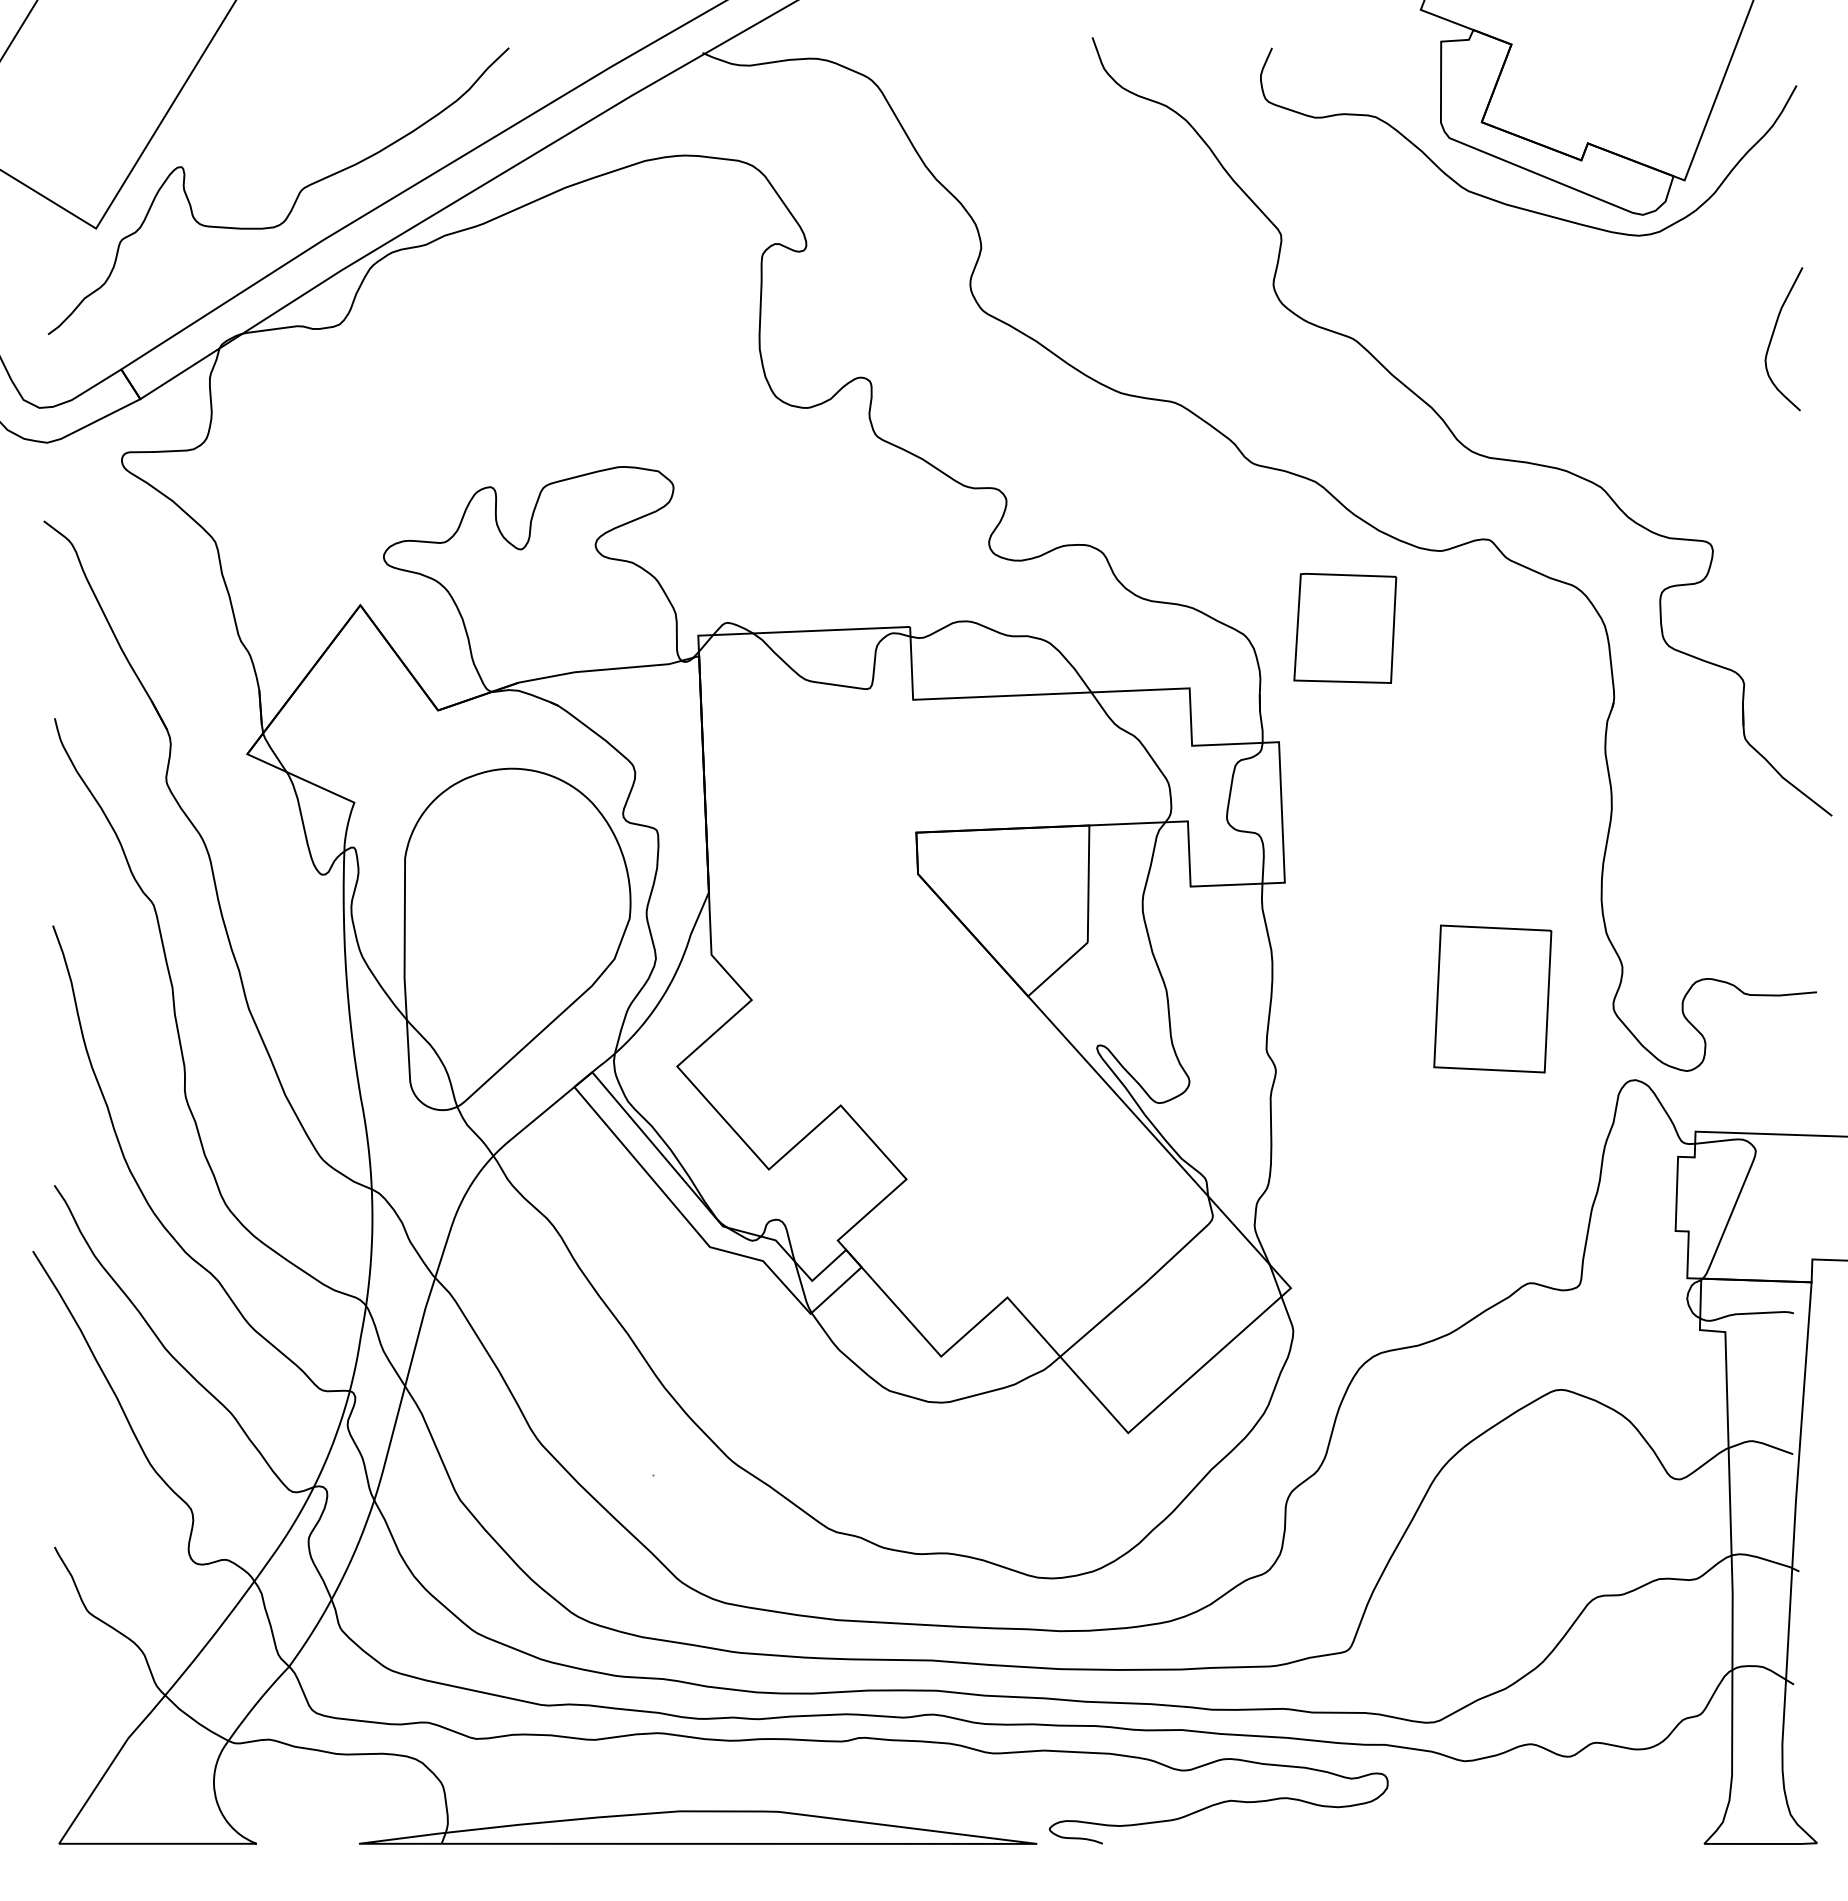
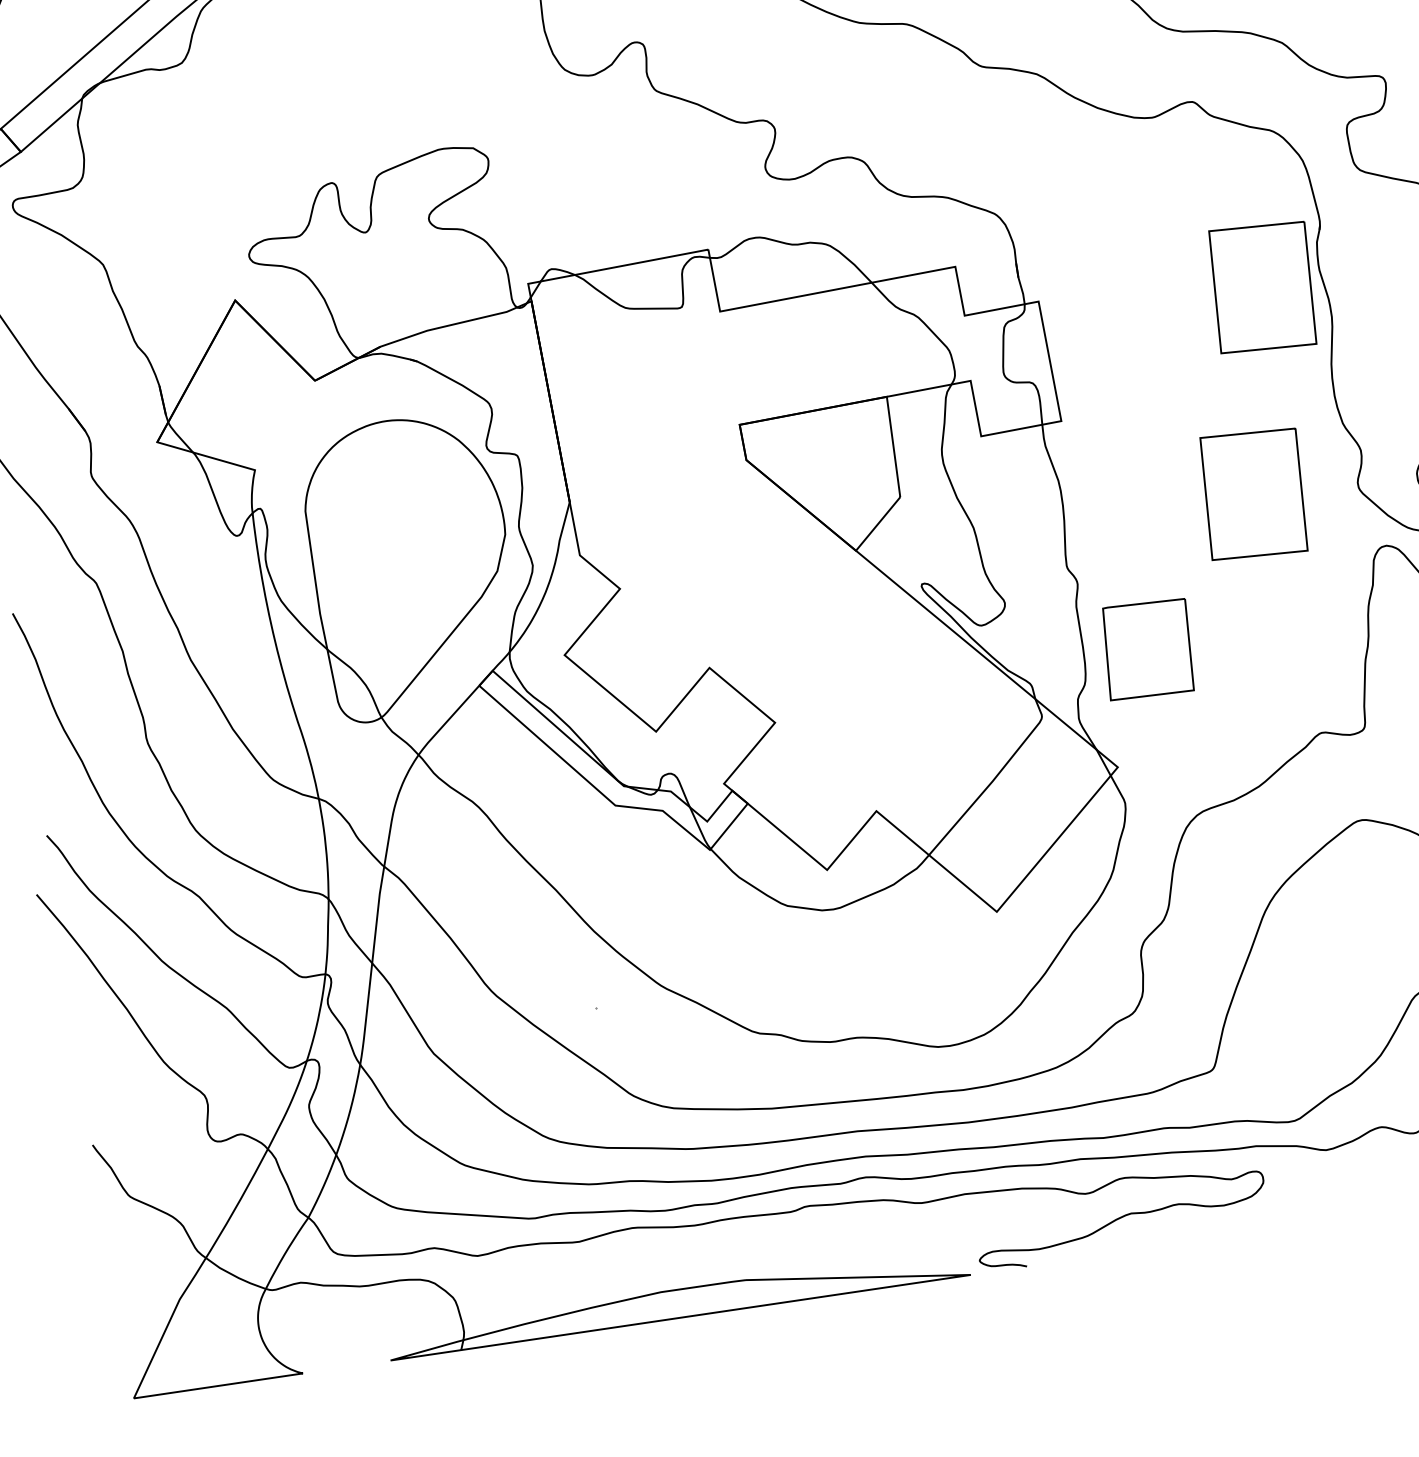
part: (1345, 627) -> (1147, 648), moved
part: (1537, 763) -> (1262, 287), added

